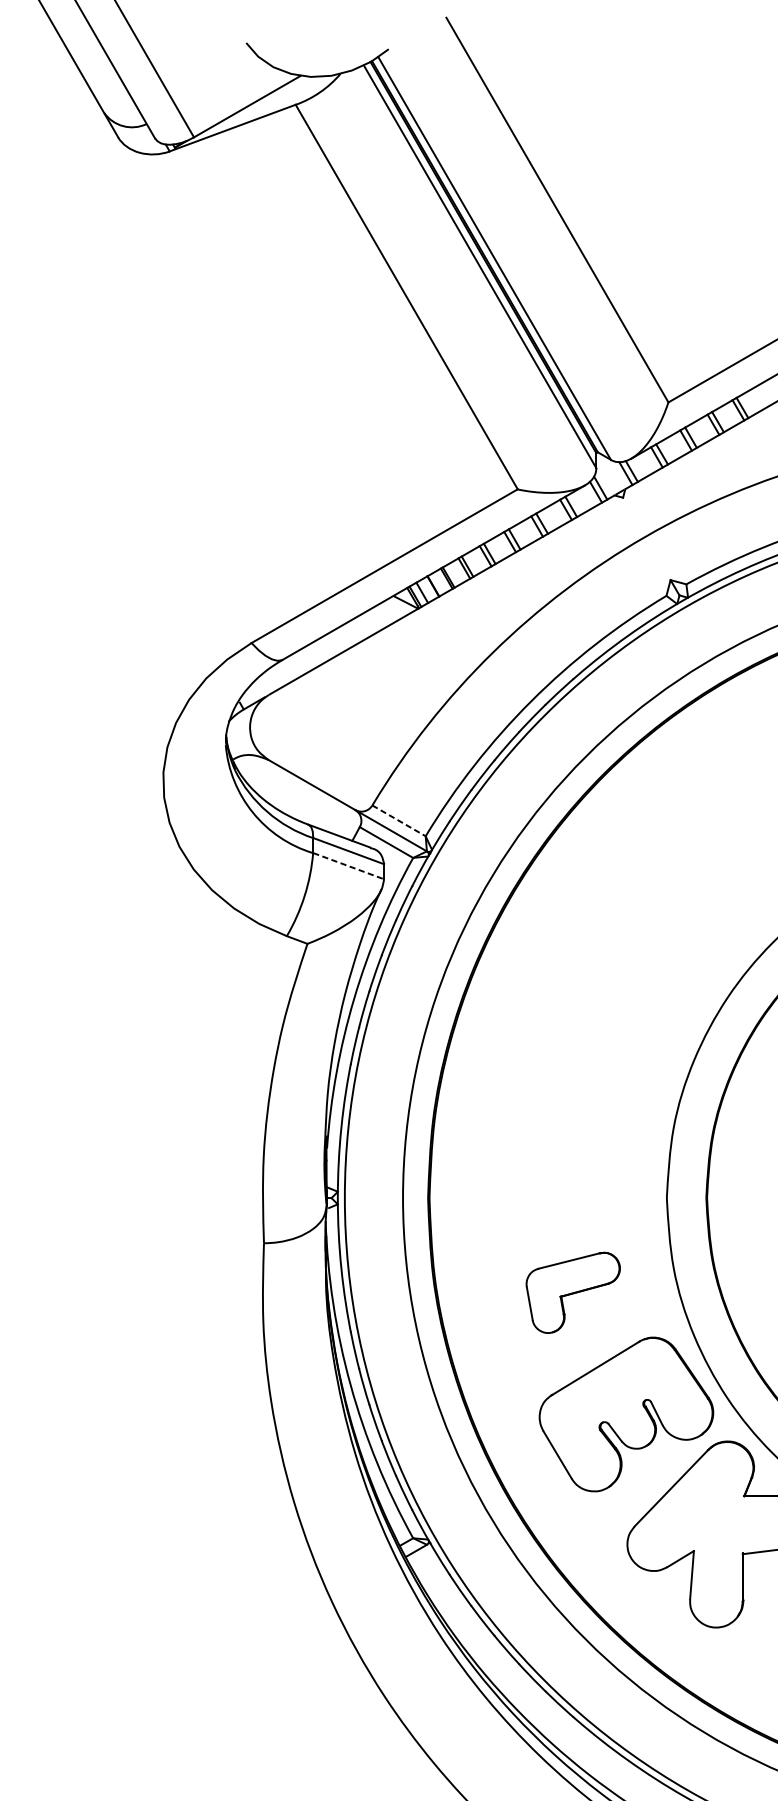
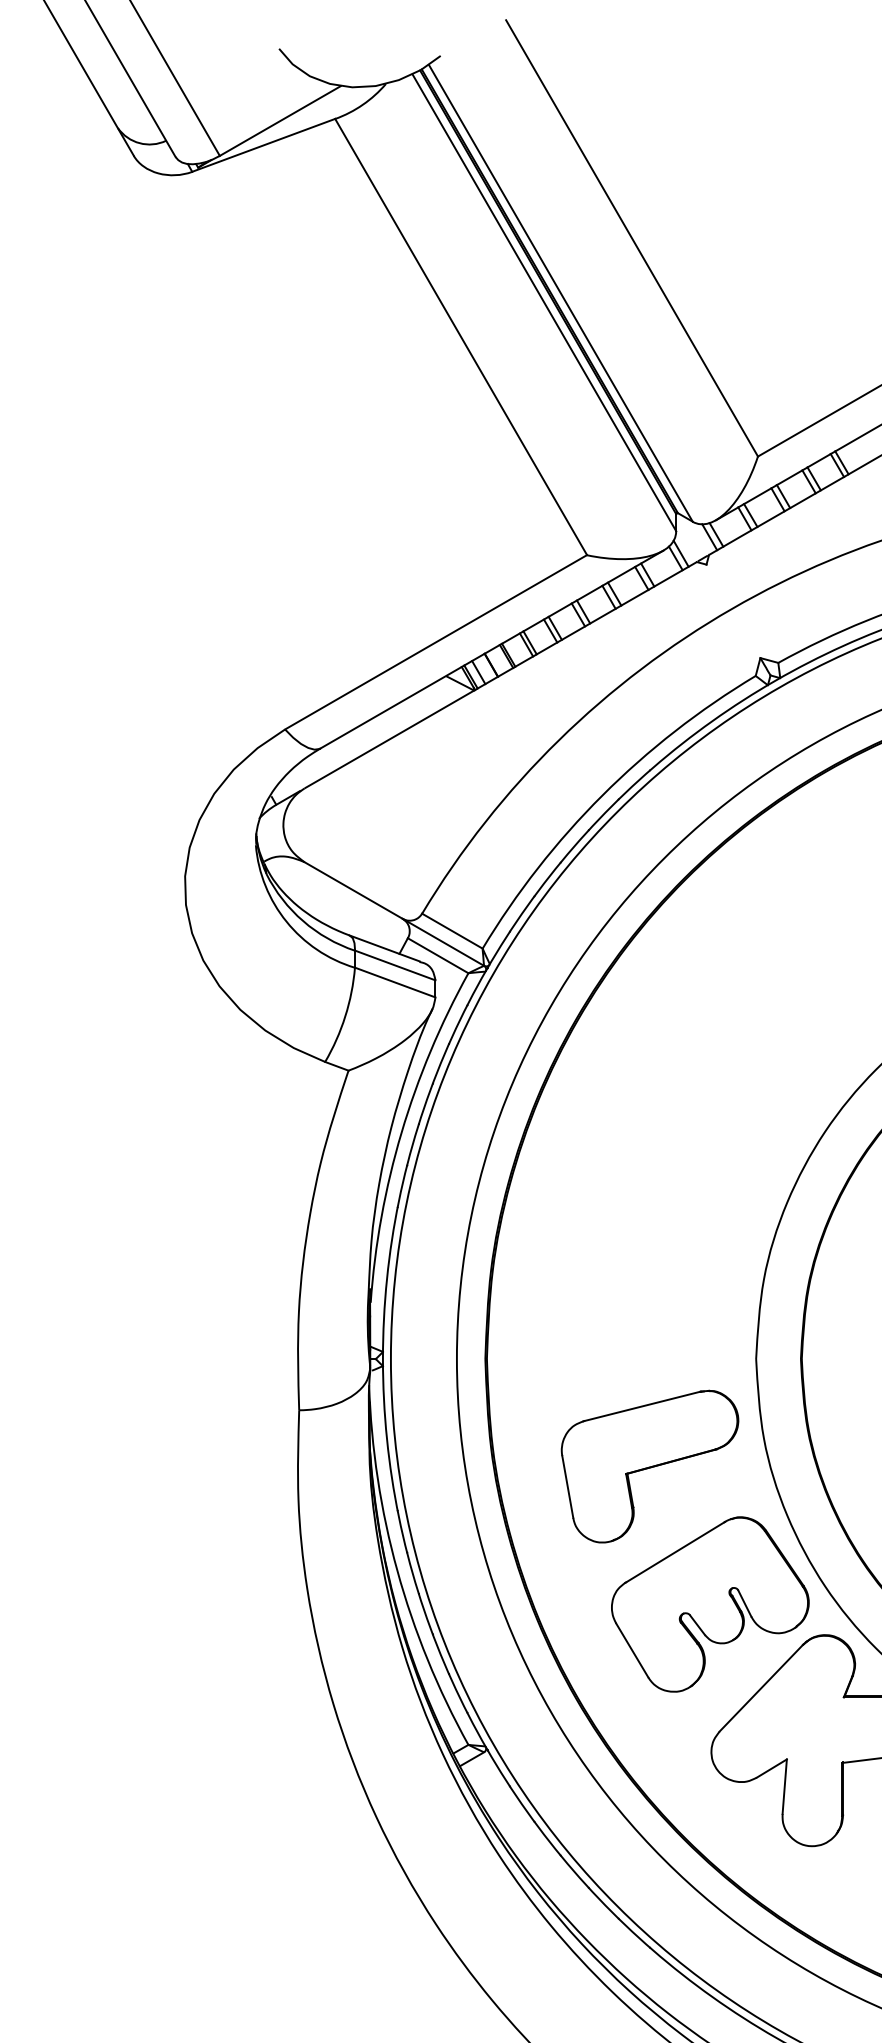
line: (399, 821) -> (452, 931), dashed -> solid
line: (348, 866) -> (395, 982), dashed -> solid
part: (572, 1292) -> (649, 1466), size x1.67

